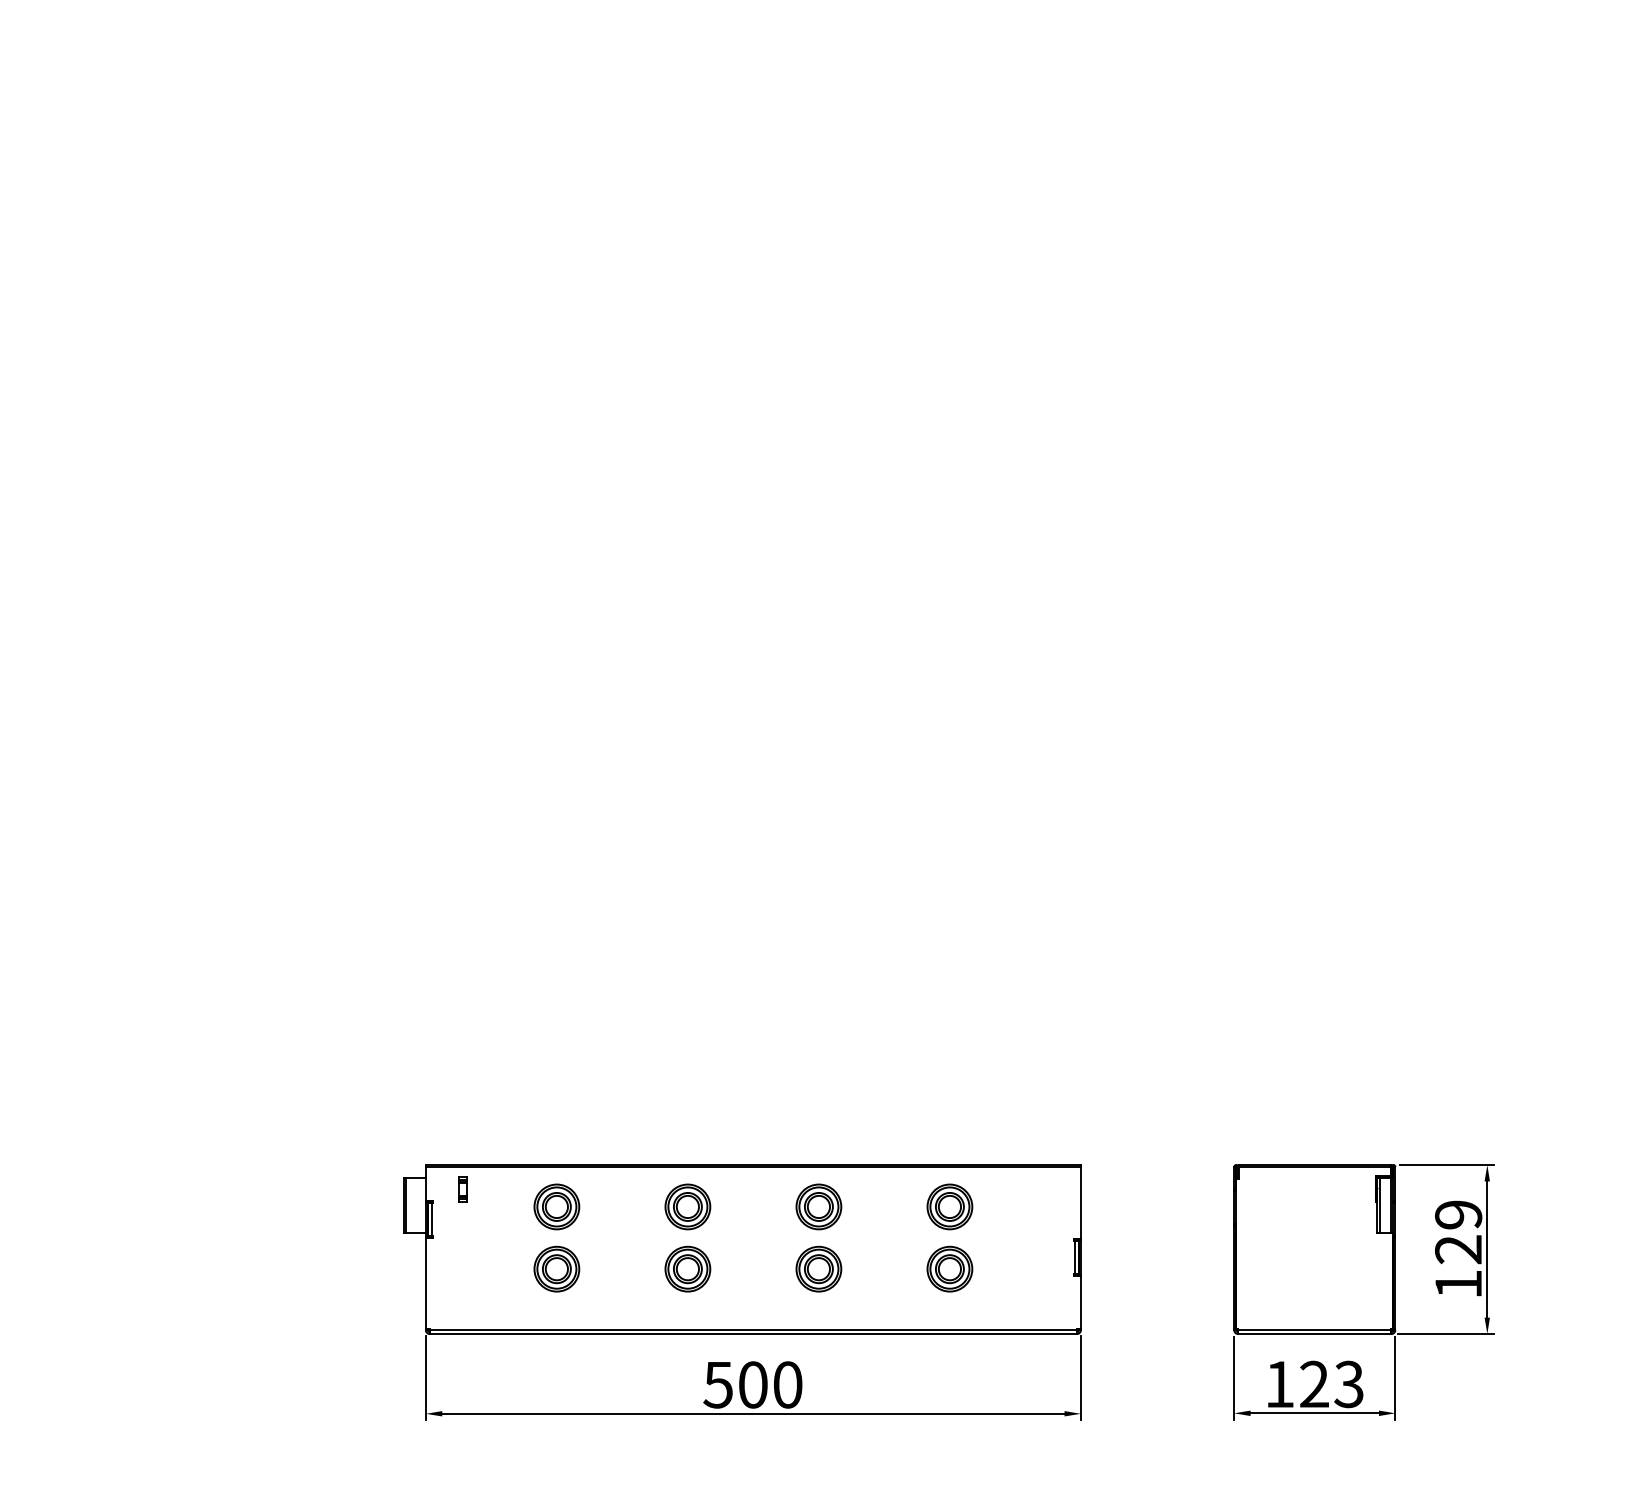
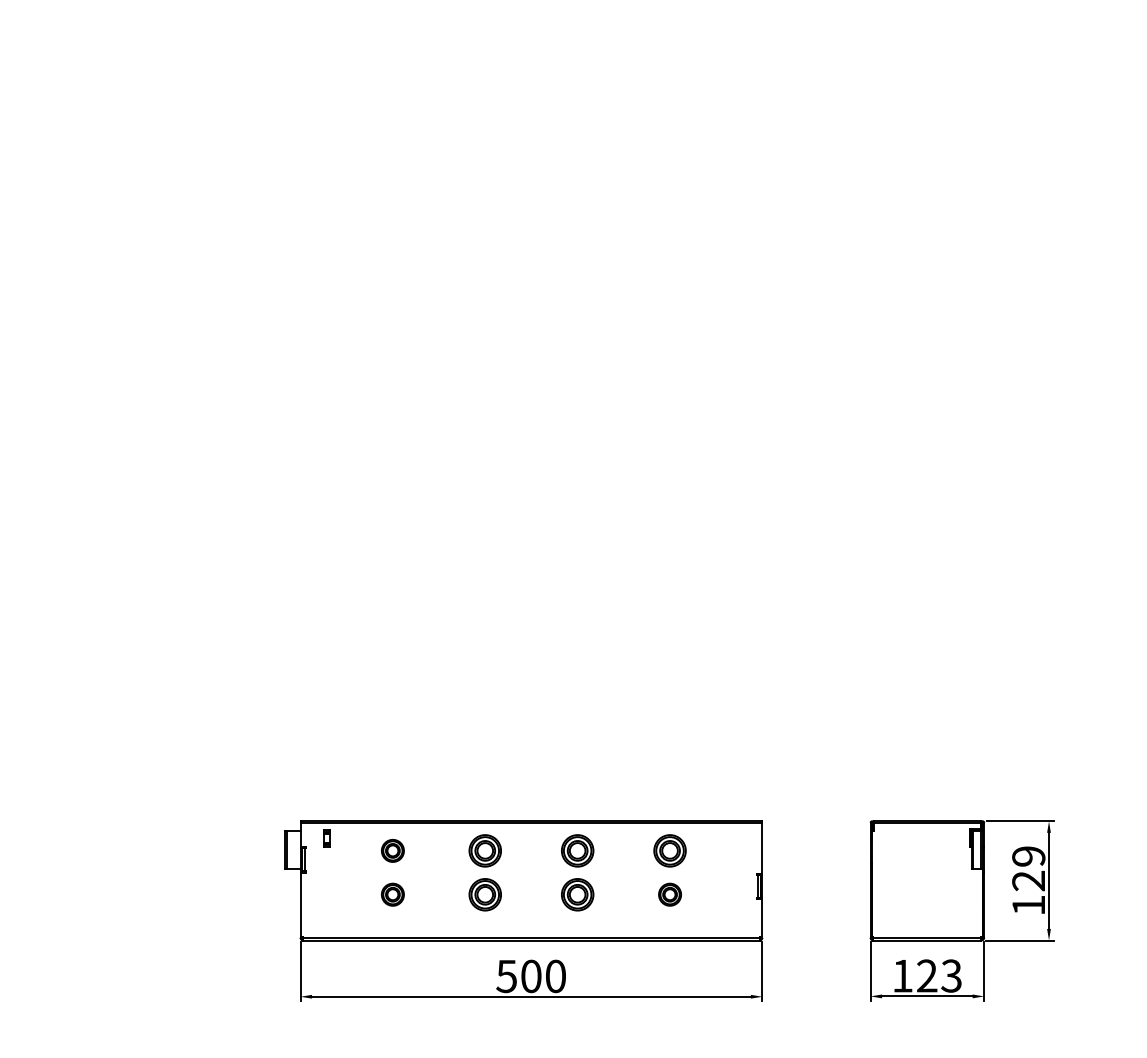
part: (556, 1206) -> (392, 850), size x0.7
part: (556, 1268) -> (392, 894), size x0.7
part: (949, 1268) -> (669, 894), size x0.7

